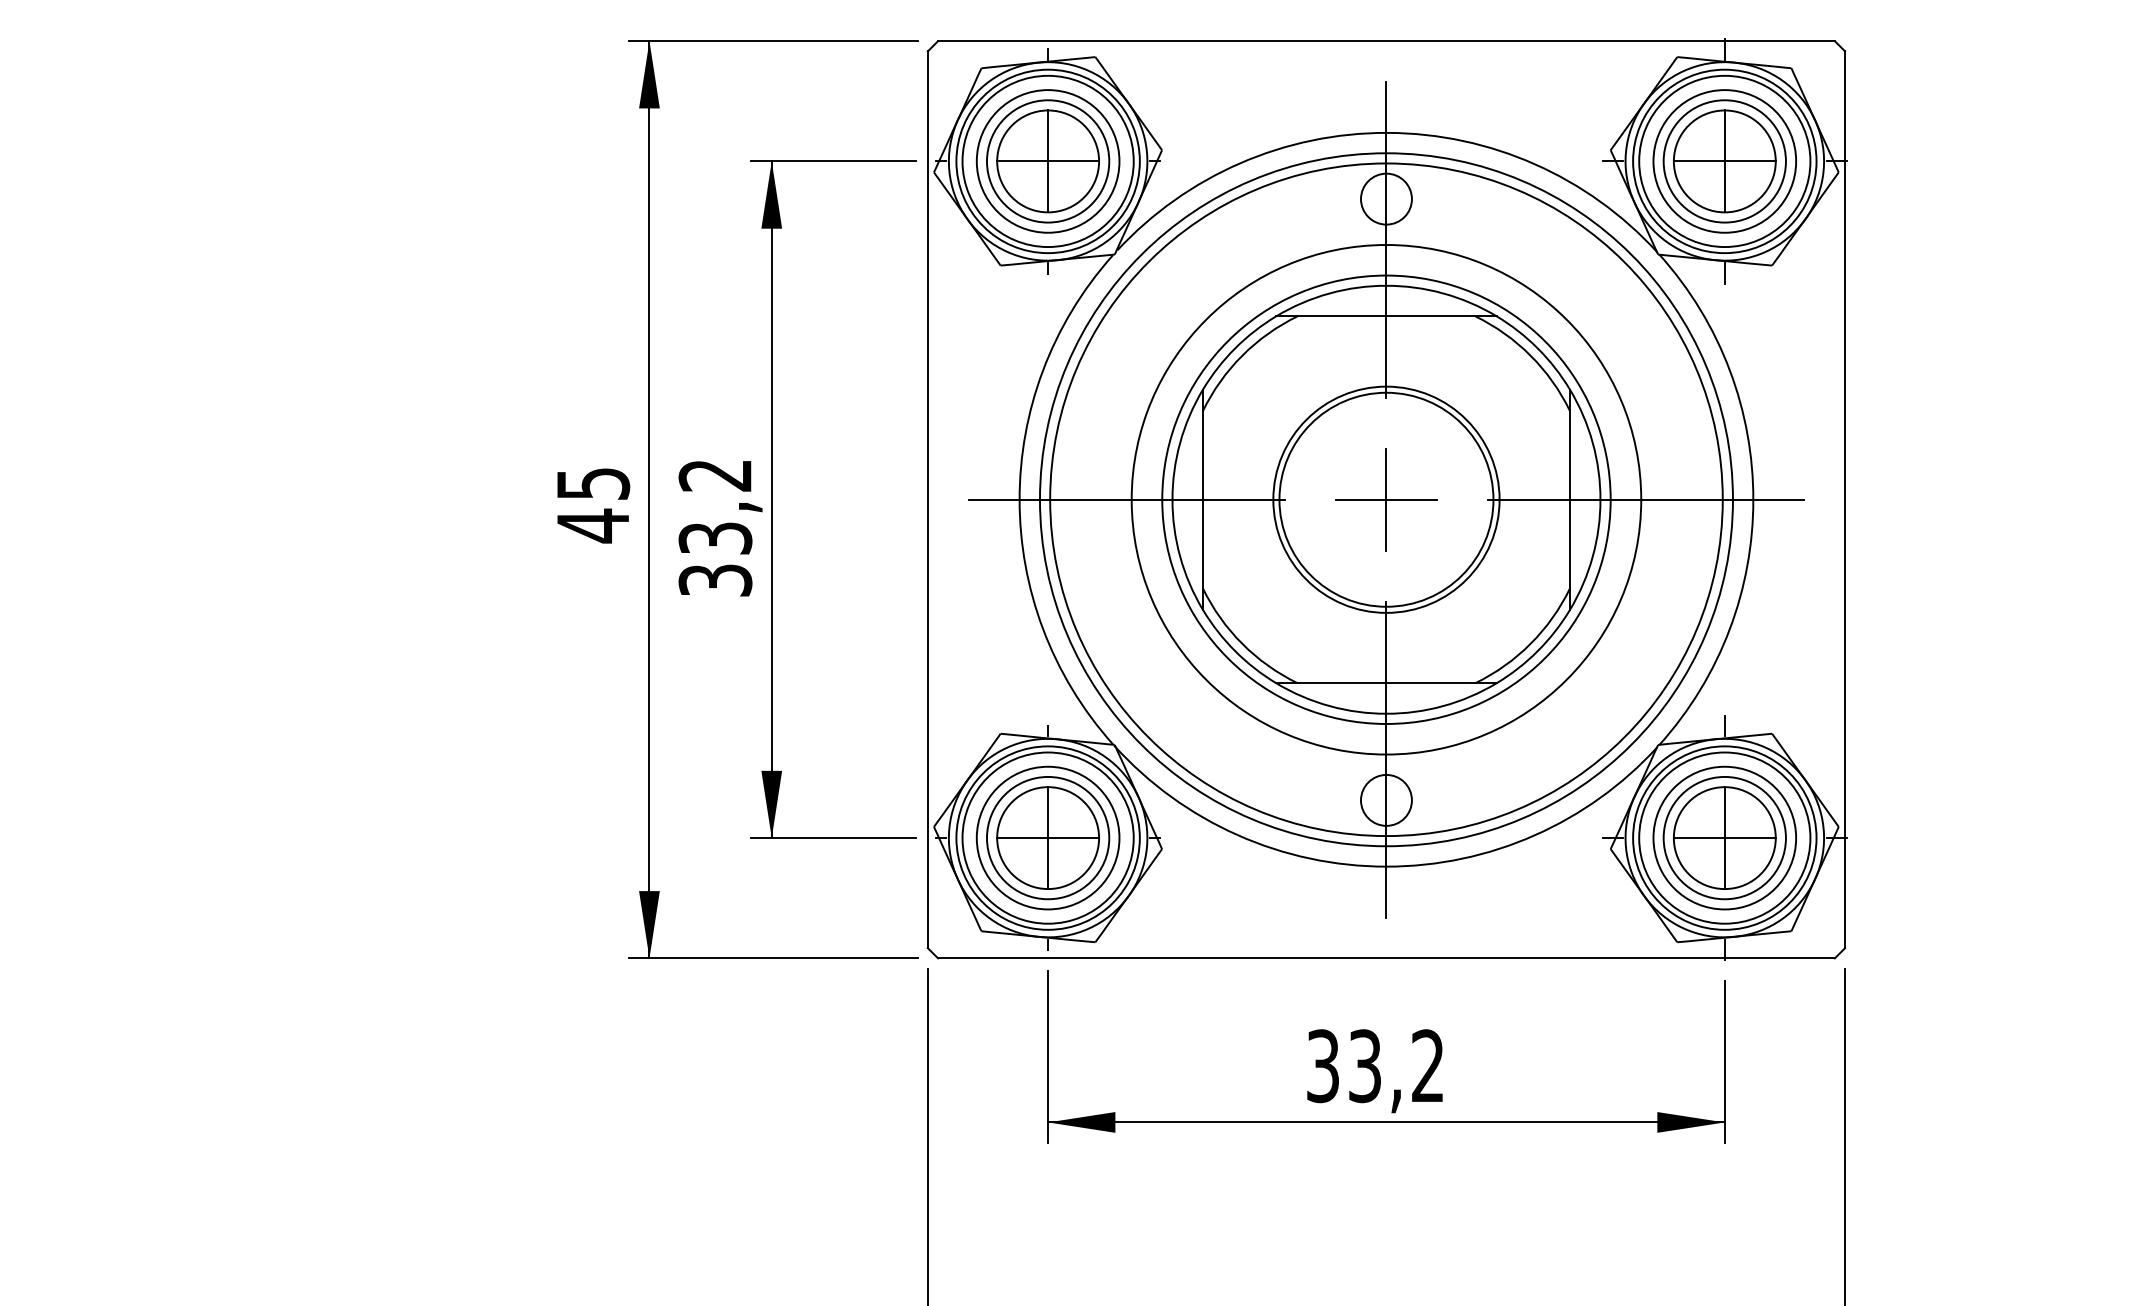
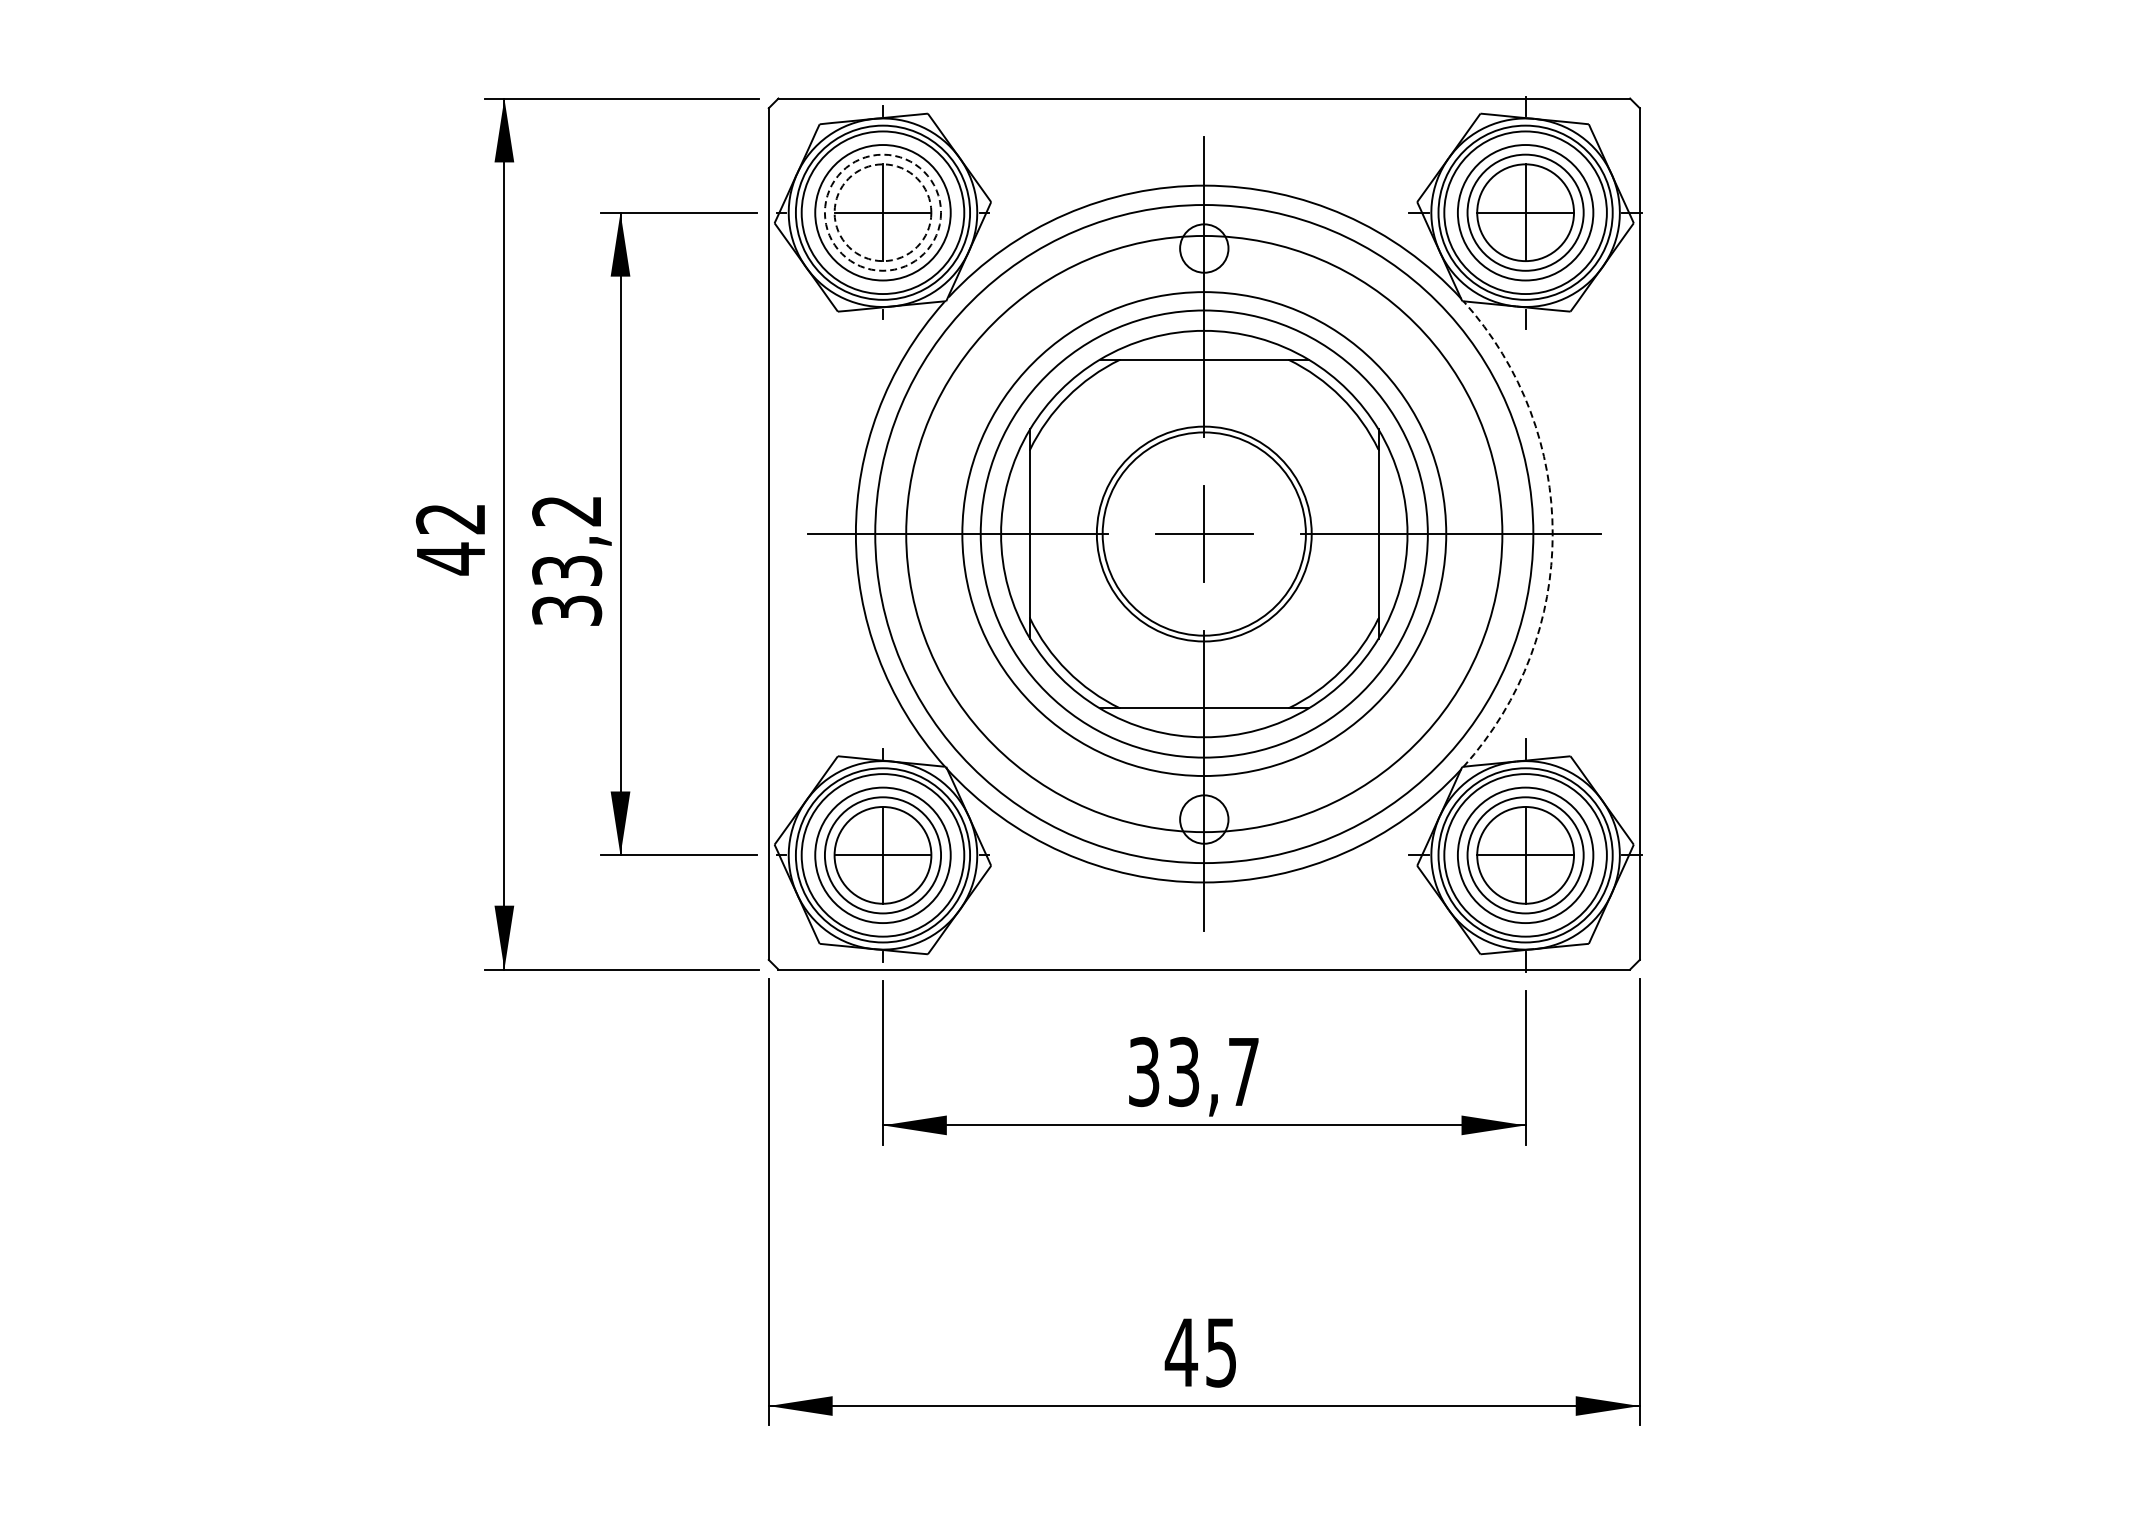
circle: (1047, 161) -> (882, 212), solid -> dashed
circle: (1047, 161) -> (882, 212), solid -> dashed
text: (592, 484) -> (450, 519), 45 -> 42
circle: (1385, 499) -> (1203, 533), size x0.7
circle: (1386, 499) -> (1204, 533), size x1.4
arc: (1753, 500) -> (1552, 534), solid -> dashed
text: (1427, 1064) -> (1243, 1070), 33,2 -> 33,7

